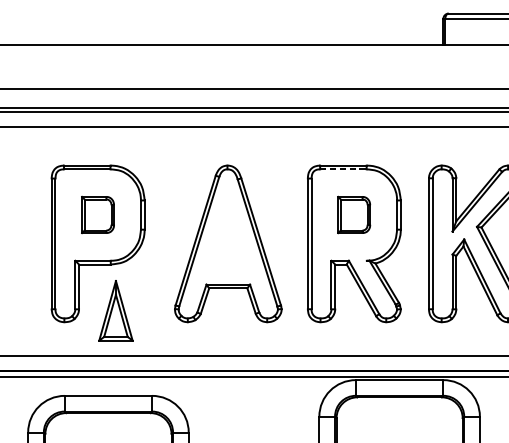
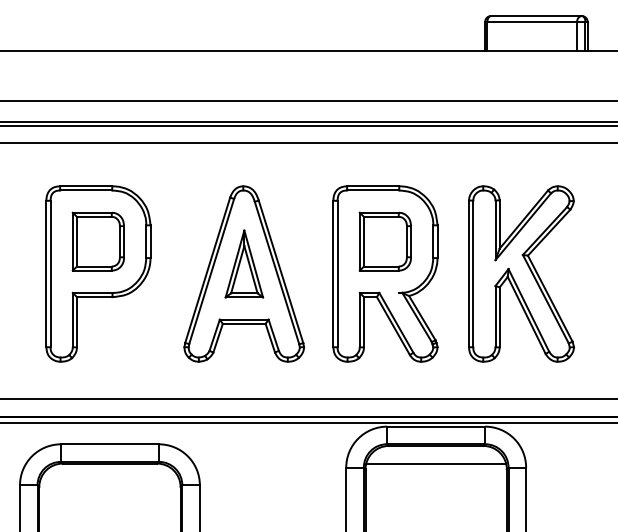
line: (343, 169) -> (373, 190), dashed -> solid
part: (97, 214) -> (97, 241), size x1.43
part: (353, 214) -> (384, 241), size x1.43
part: (116, 310) -> (244, 263), moved
line: (399, 413) -> (436, 463), added

